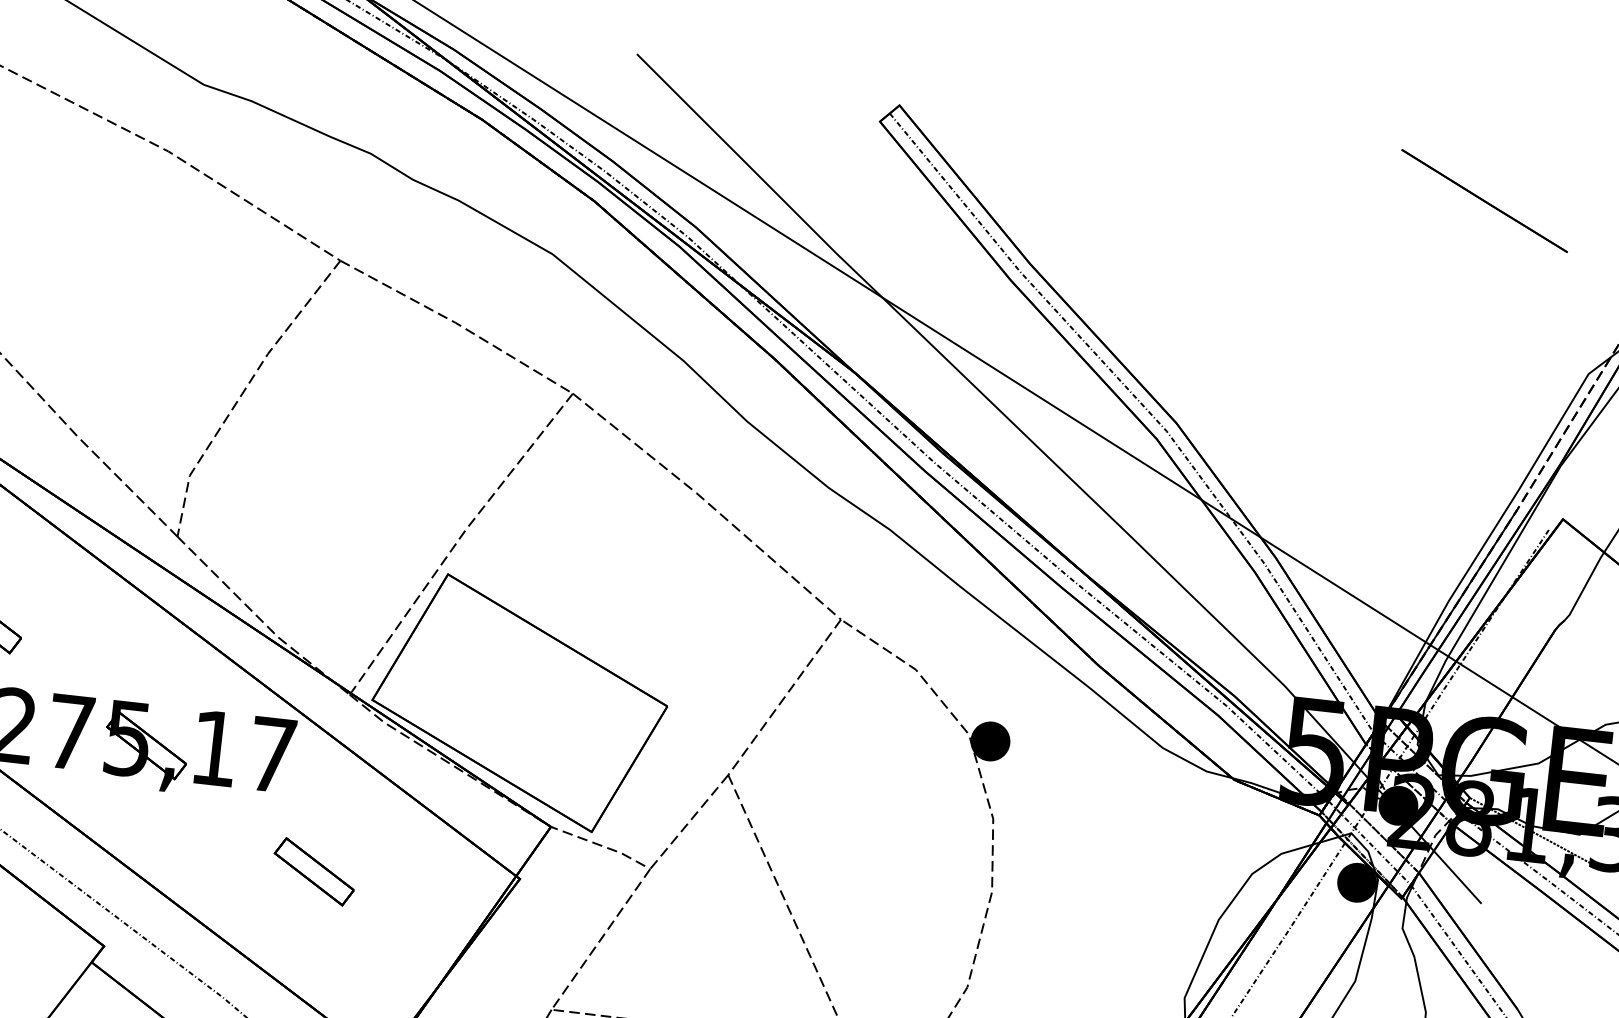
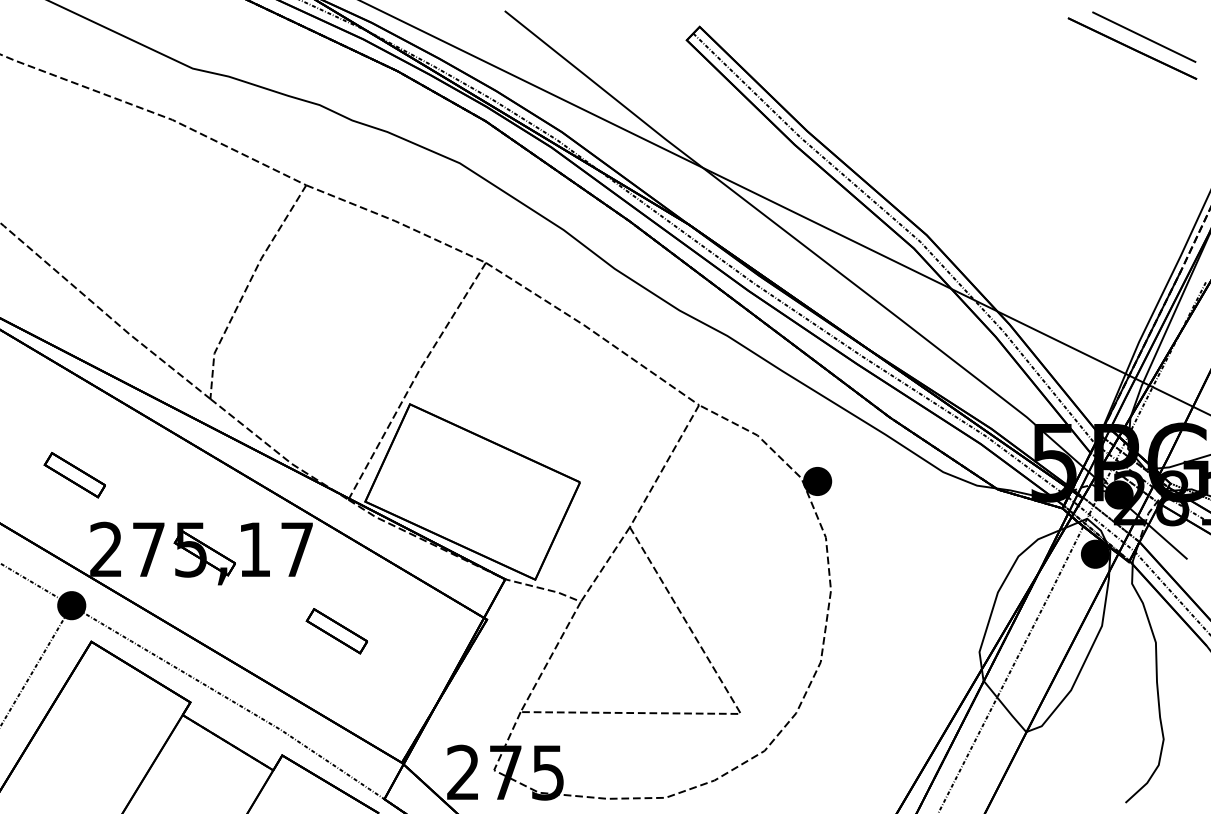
line: (1502, 186) -> (1144, 36), added

